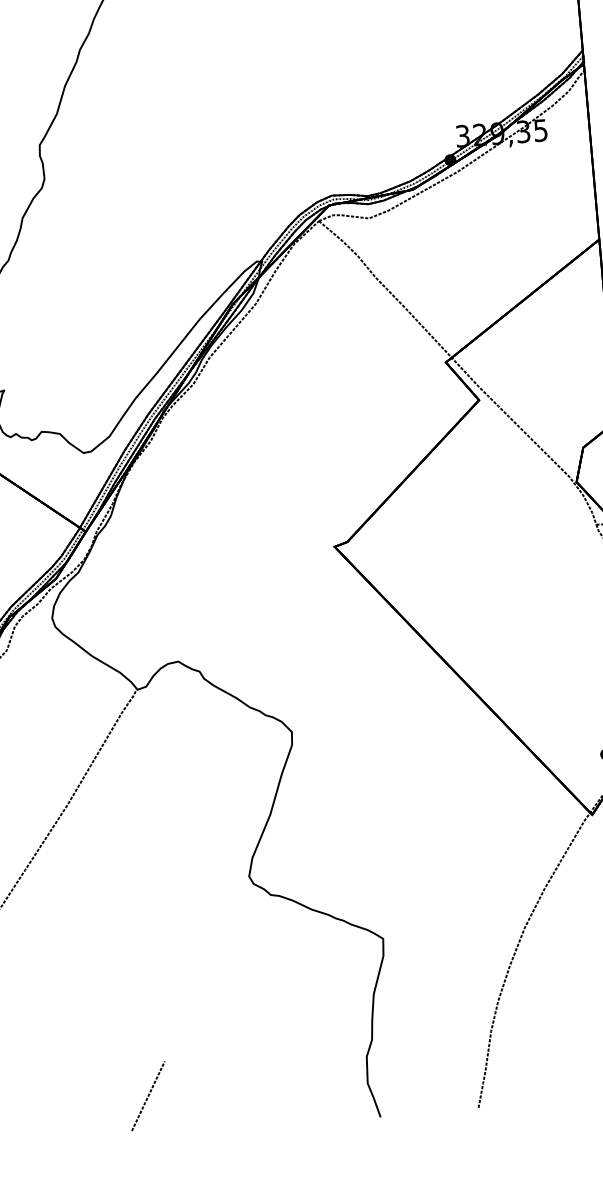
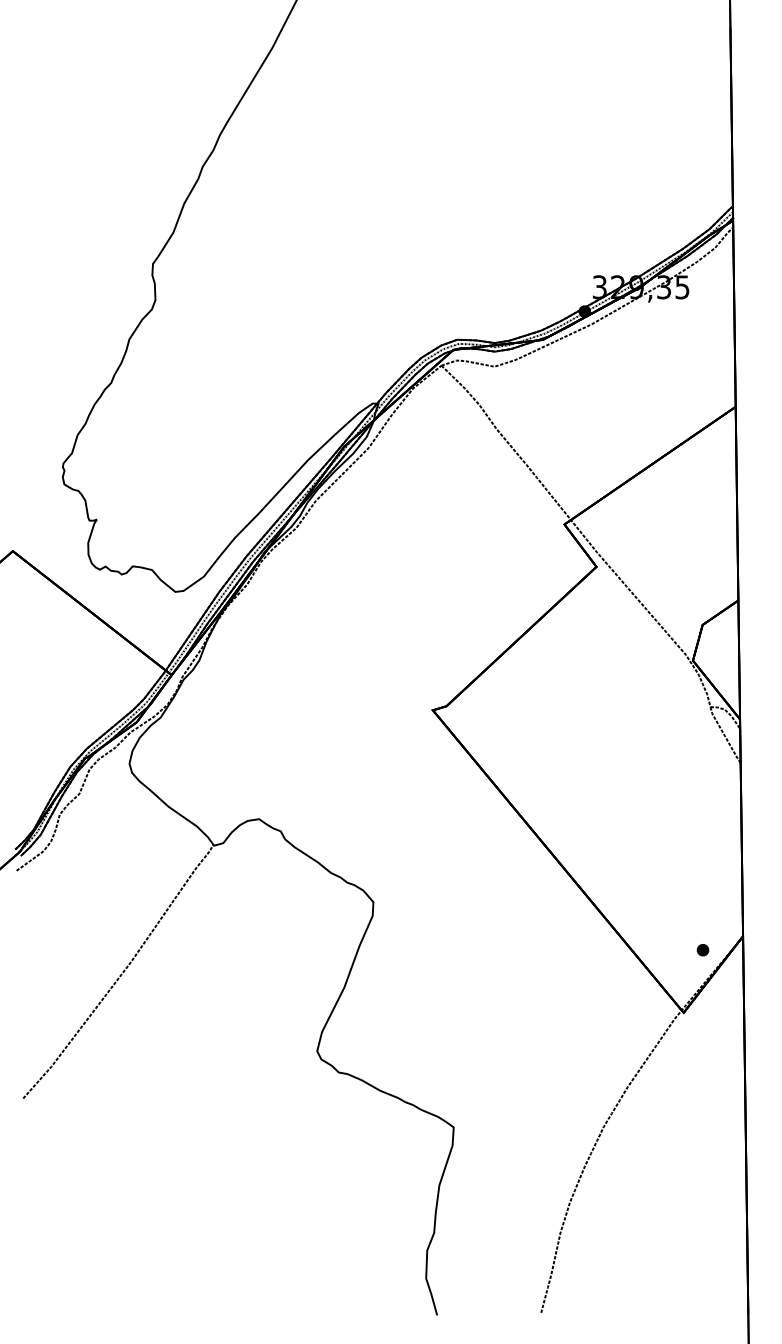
curve: (147, 1095) -> (193, 1274), removed

